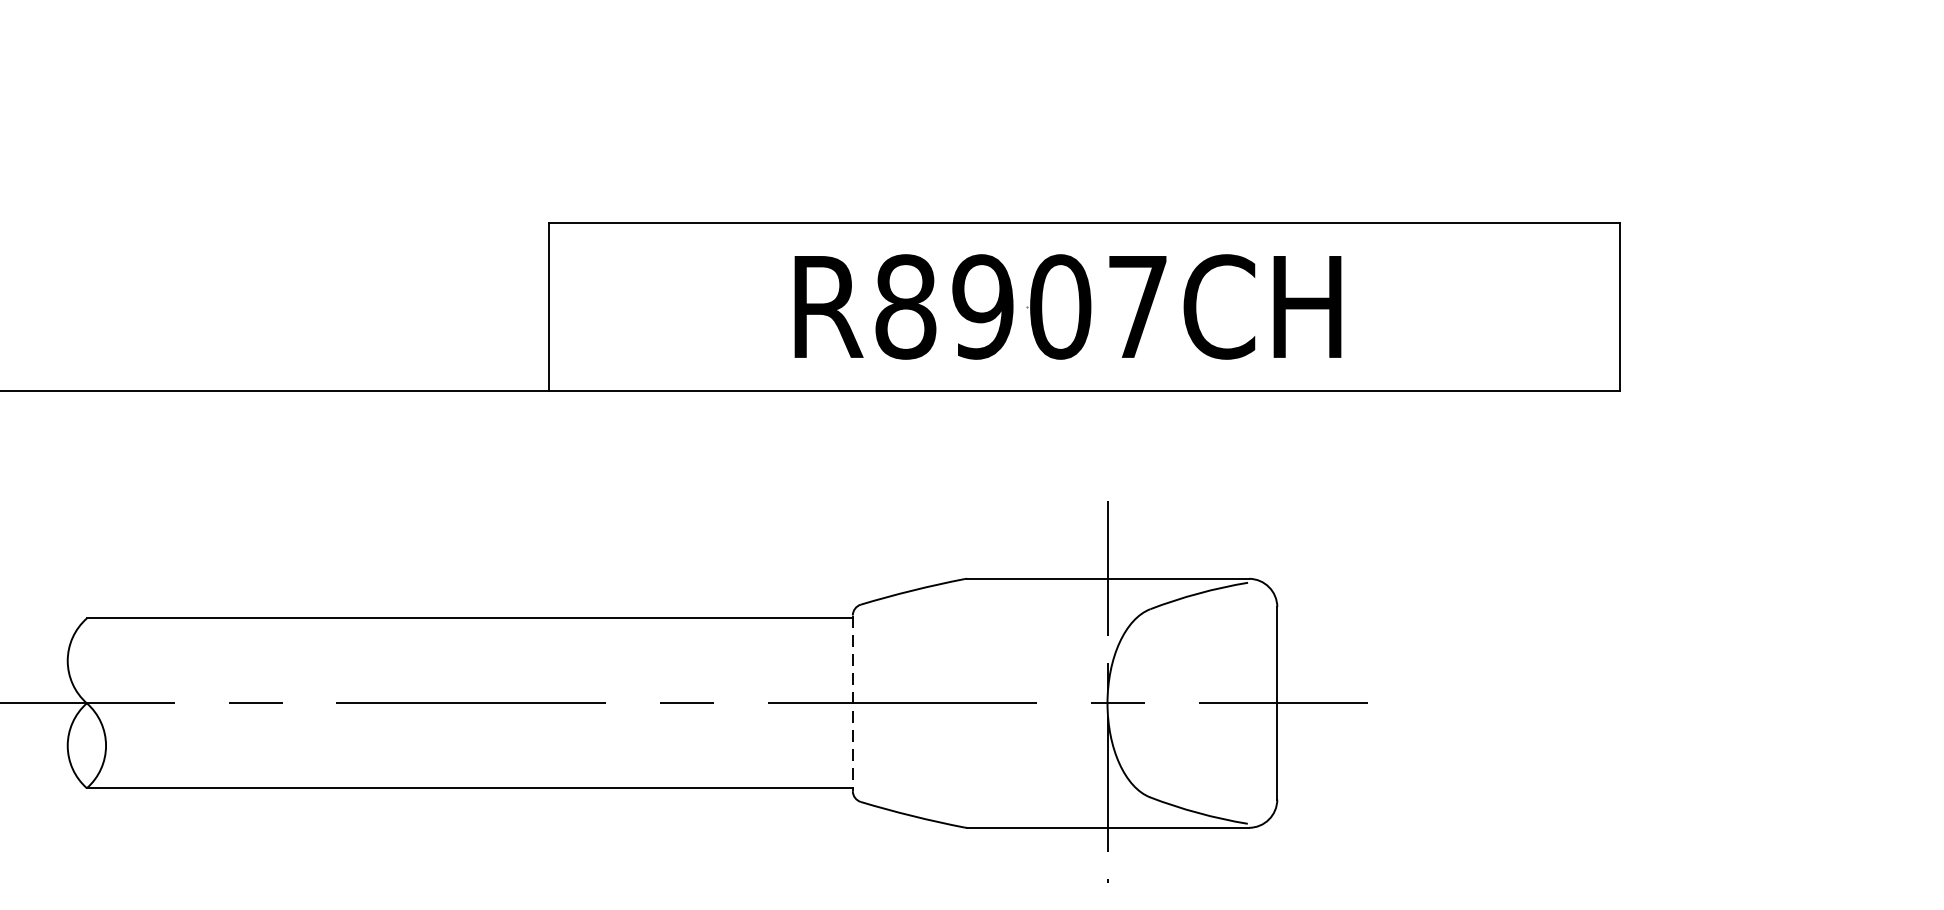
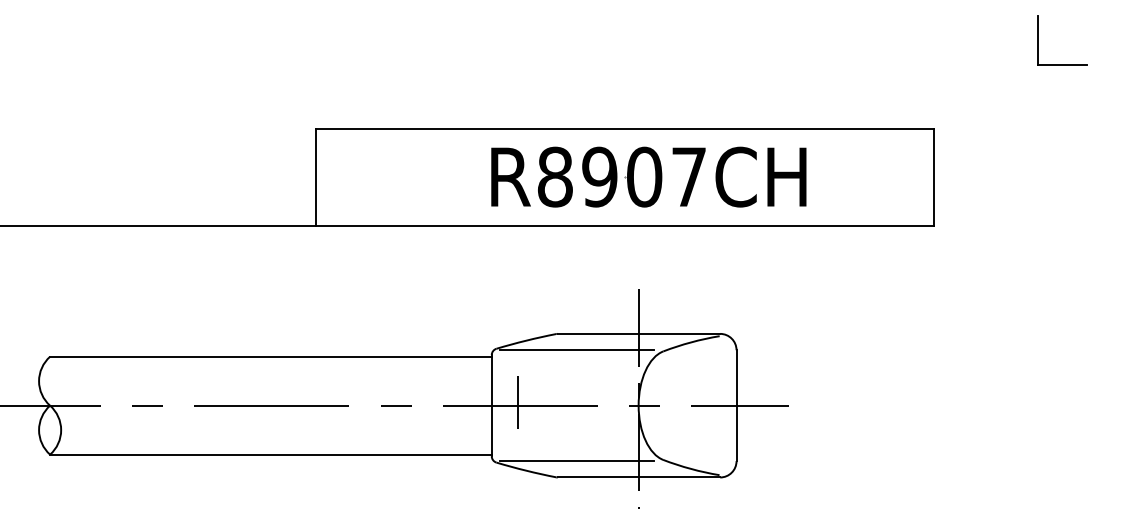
part: (1800, 70) -> (1038, 40), added
part: (1067, 305) -> (648, 176), moved
line: (1001, 607) -> (577, 350), added
line: (897, 697) -> (517, 402), added
line: (852, 702) -> (491, 405), dashed -> solid
line: (1001, 800) -> (577, 461), added

